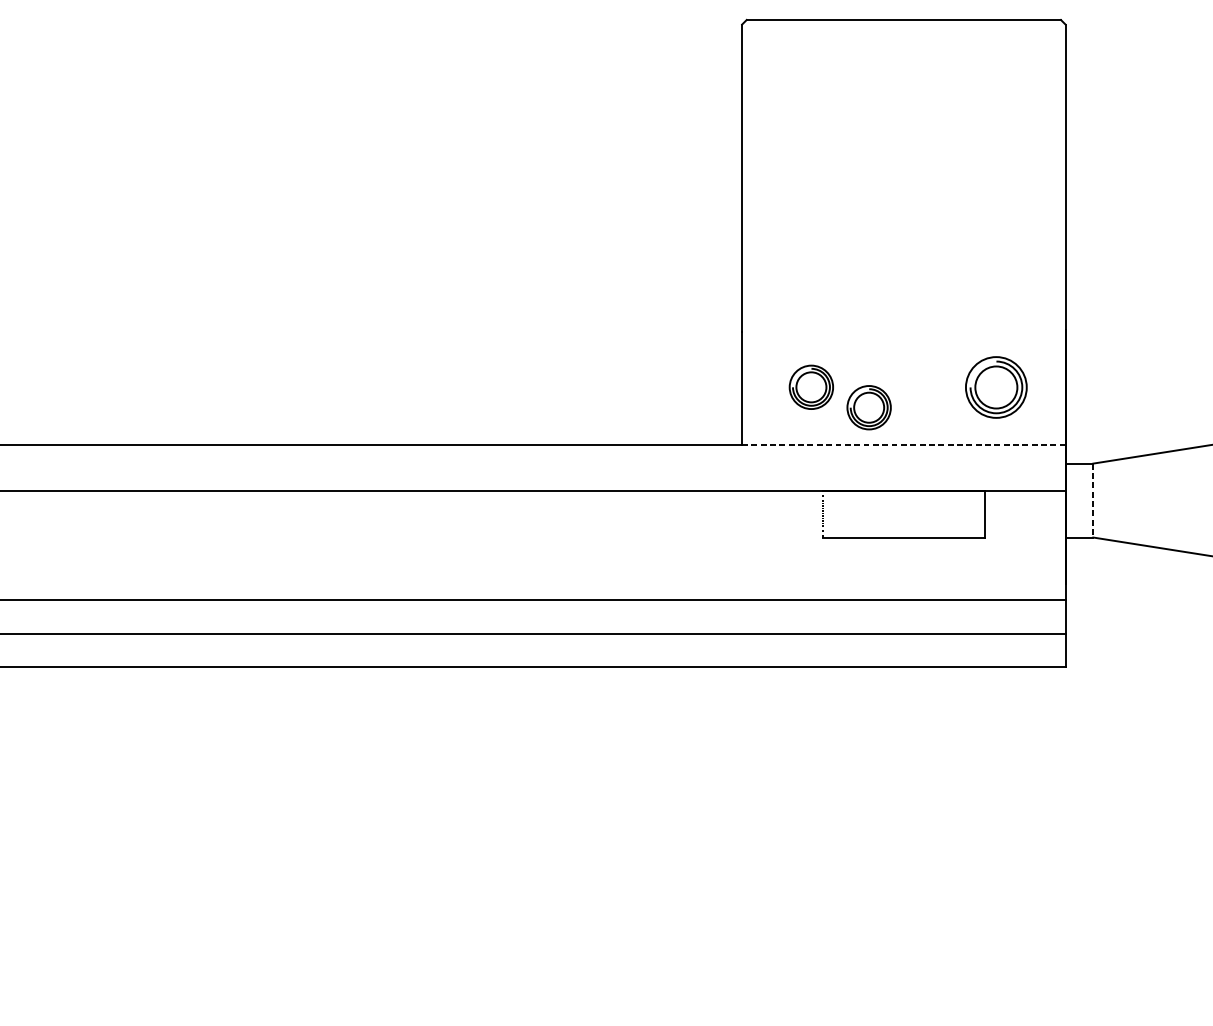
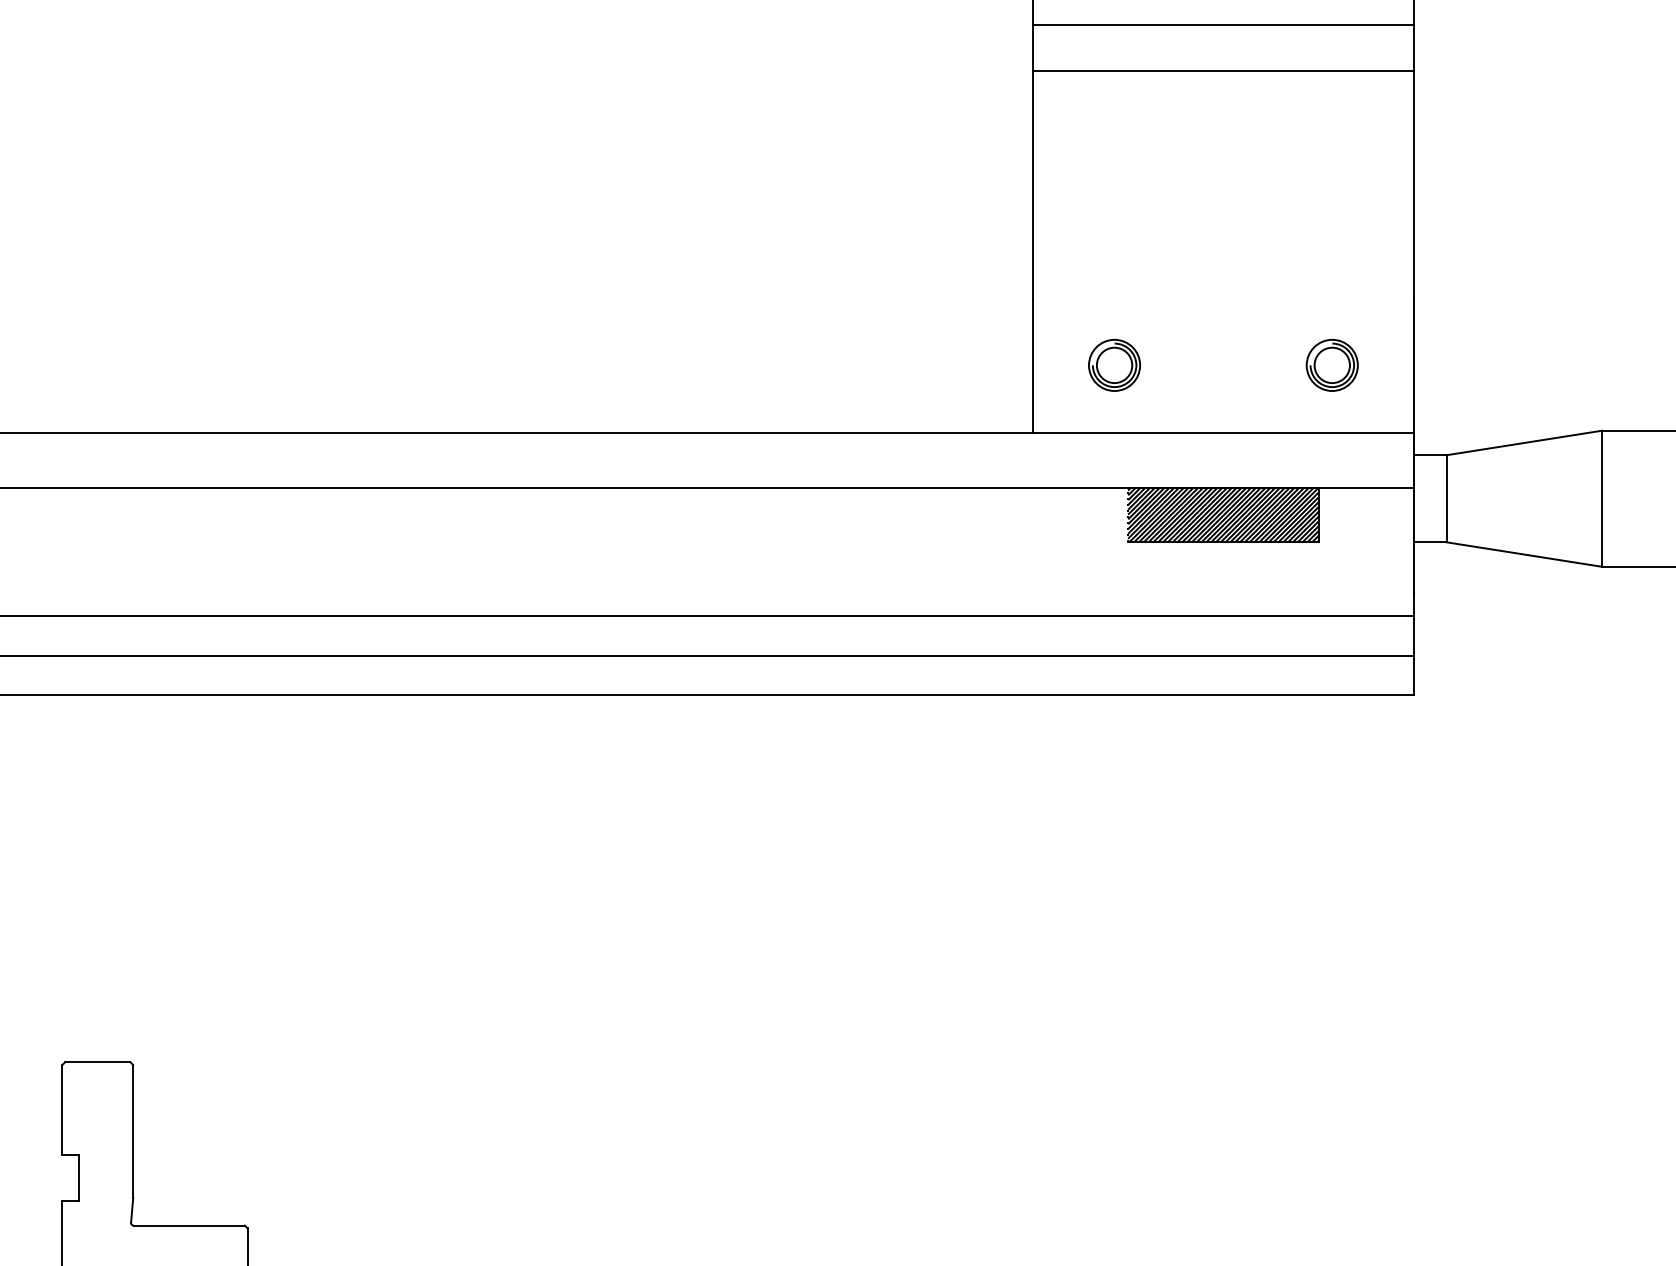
line: (903, 98) -> (1222, 25), added
line: (903, 136) -> (1222, 70), added
part: (995, 386) -> (1331, 364), size x0.71
part: (869, 406) -> (1182, 388), removed
line: (903, 445) -> (1223, 433), dashed -> solid
line: (1093, 500) -> (1446, 498), dashed -> solid
hatch: (903, 513) -> (1223, 514), added

